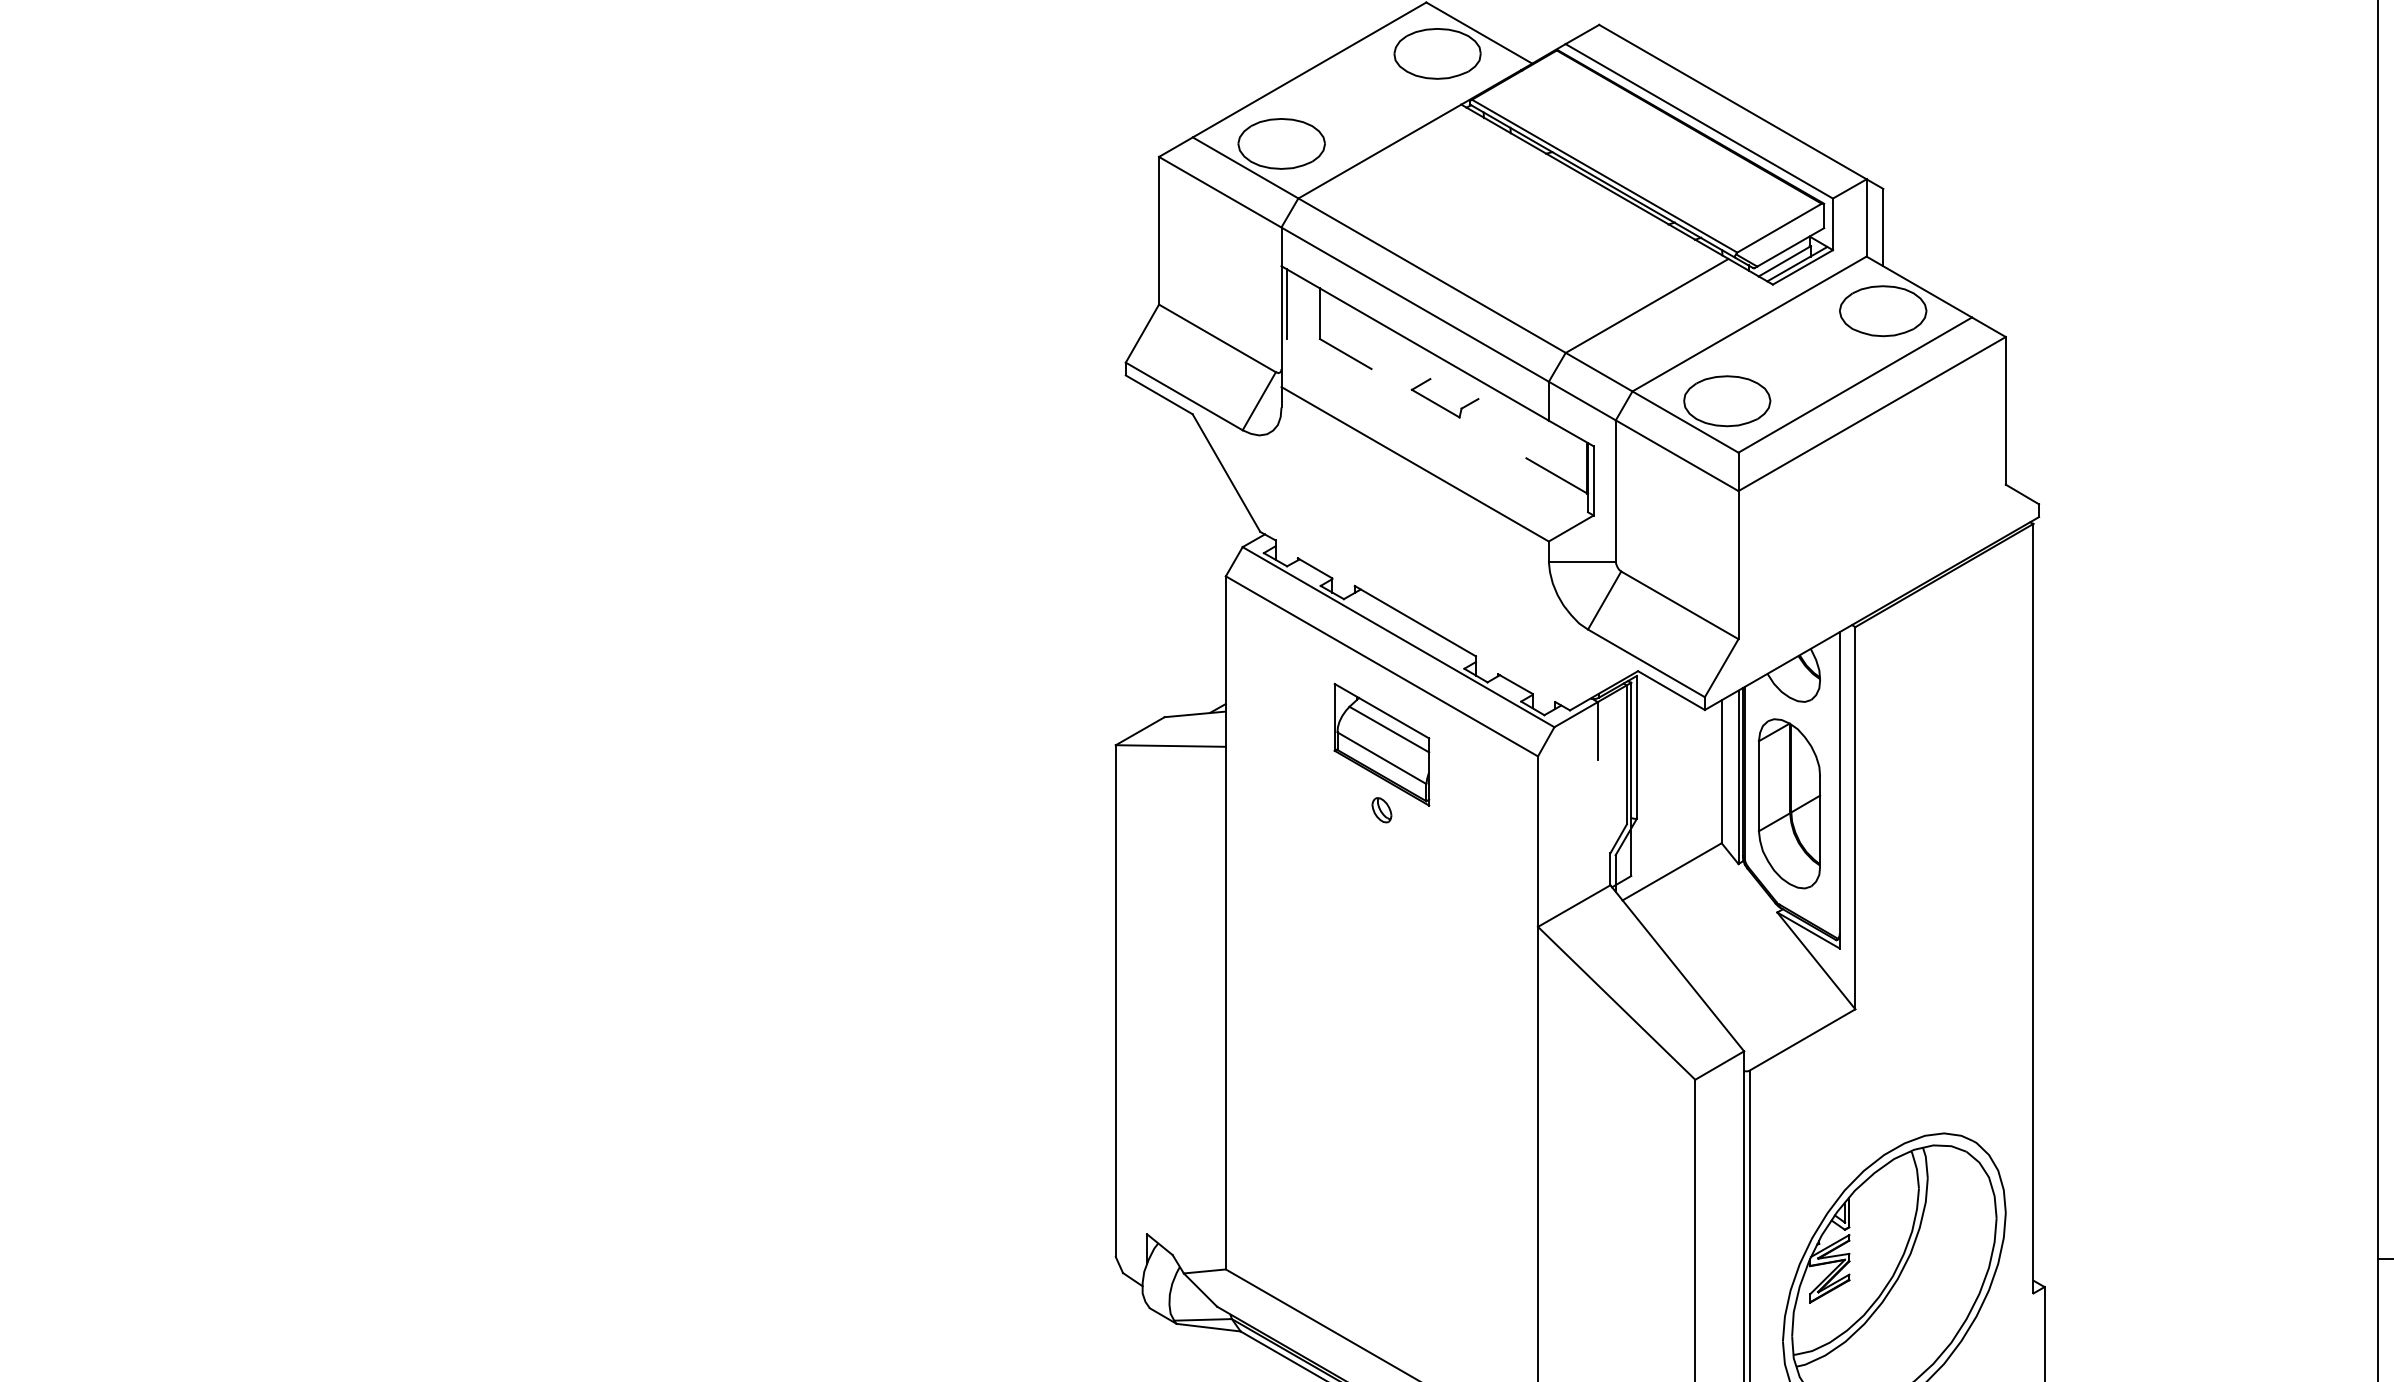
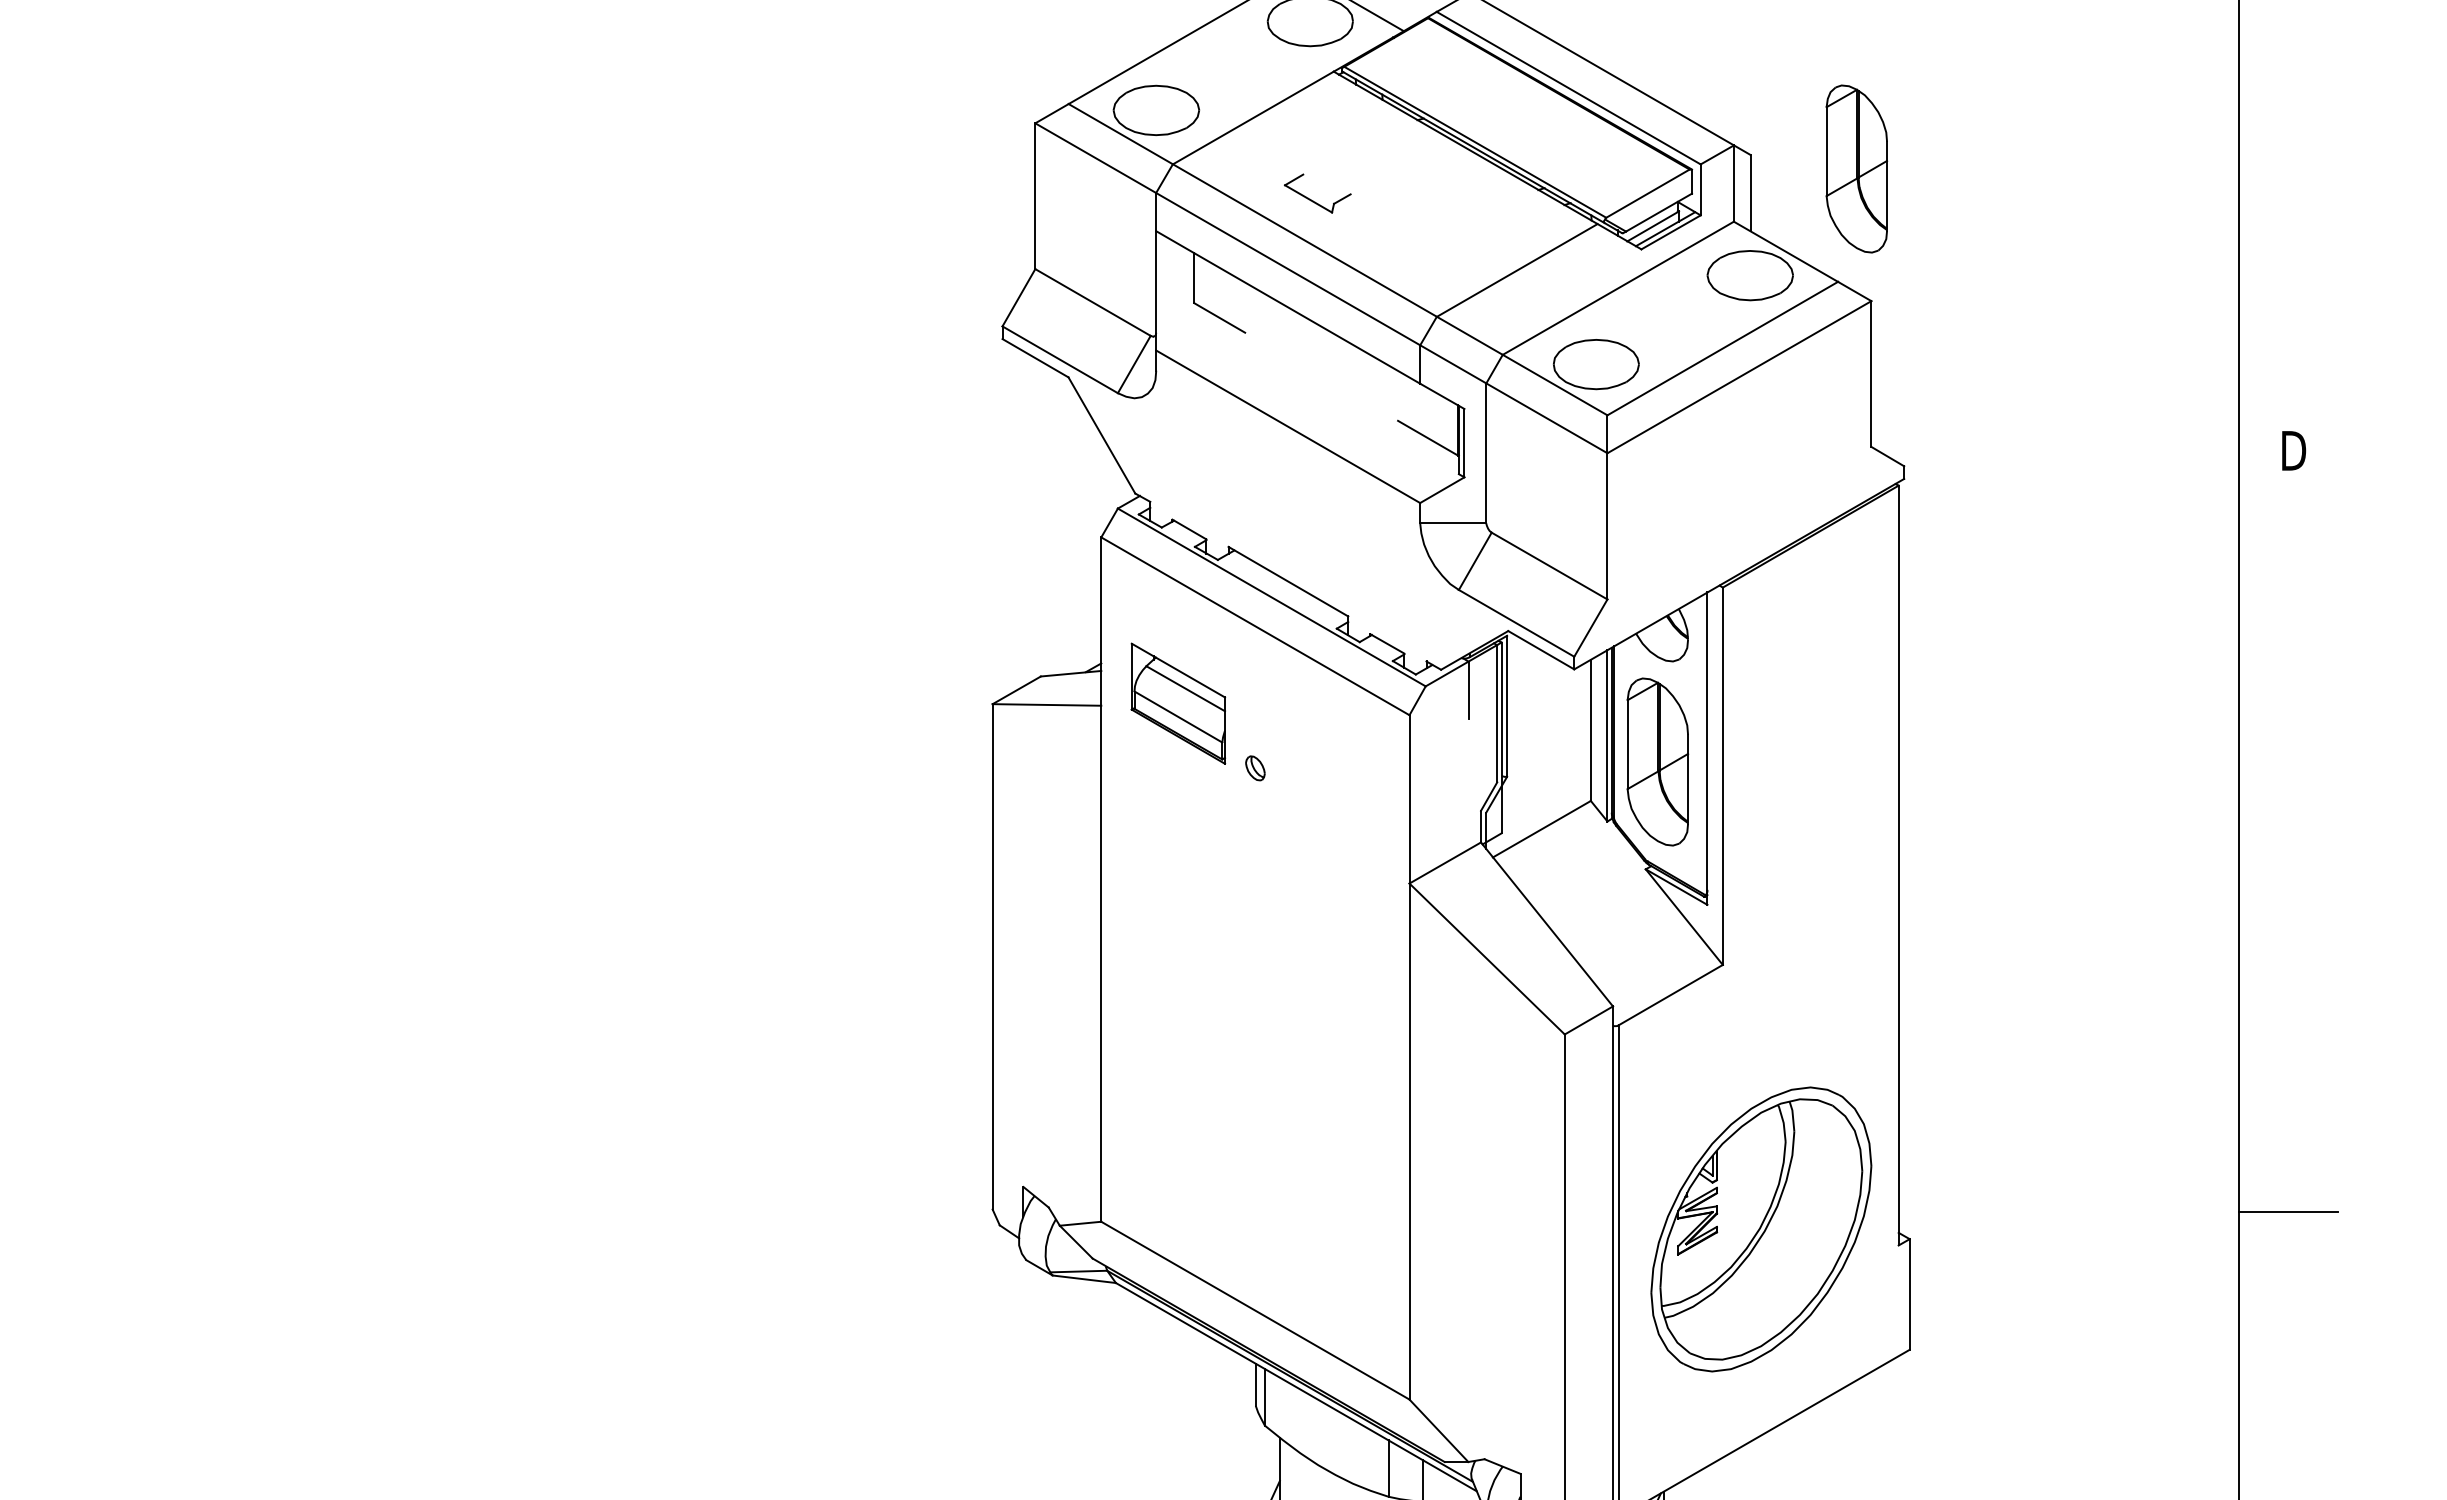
part: (1990, 202) -> (1856, 168), added
line: (1286, 303) -> (1161, 268), removed
part: (1440, 405) -> (1313, 200), moved
part: (1382, 744) -> (1178, 703), moved

